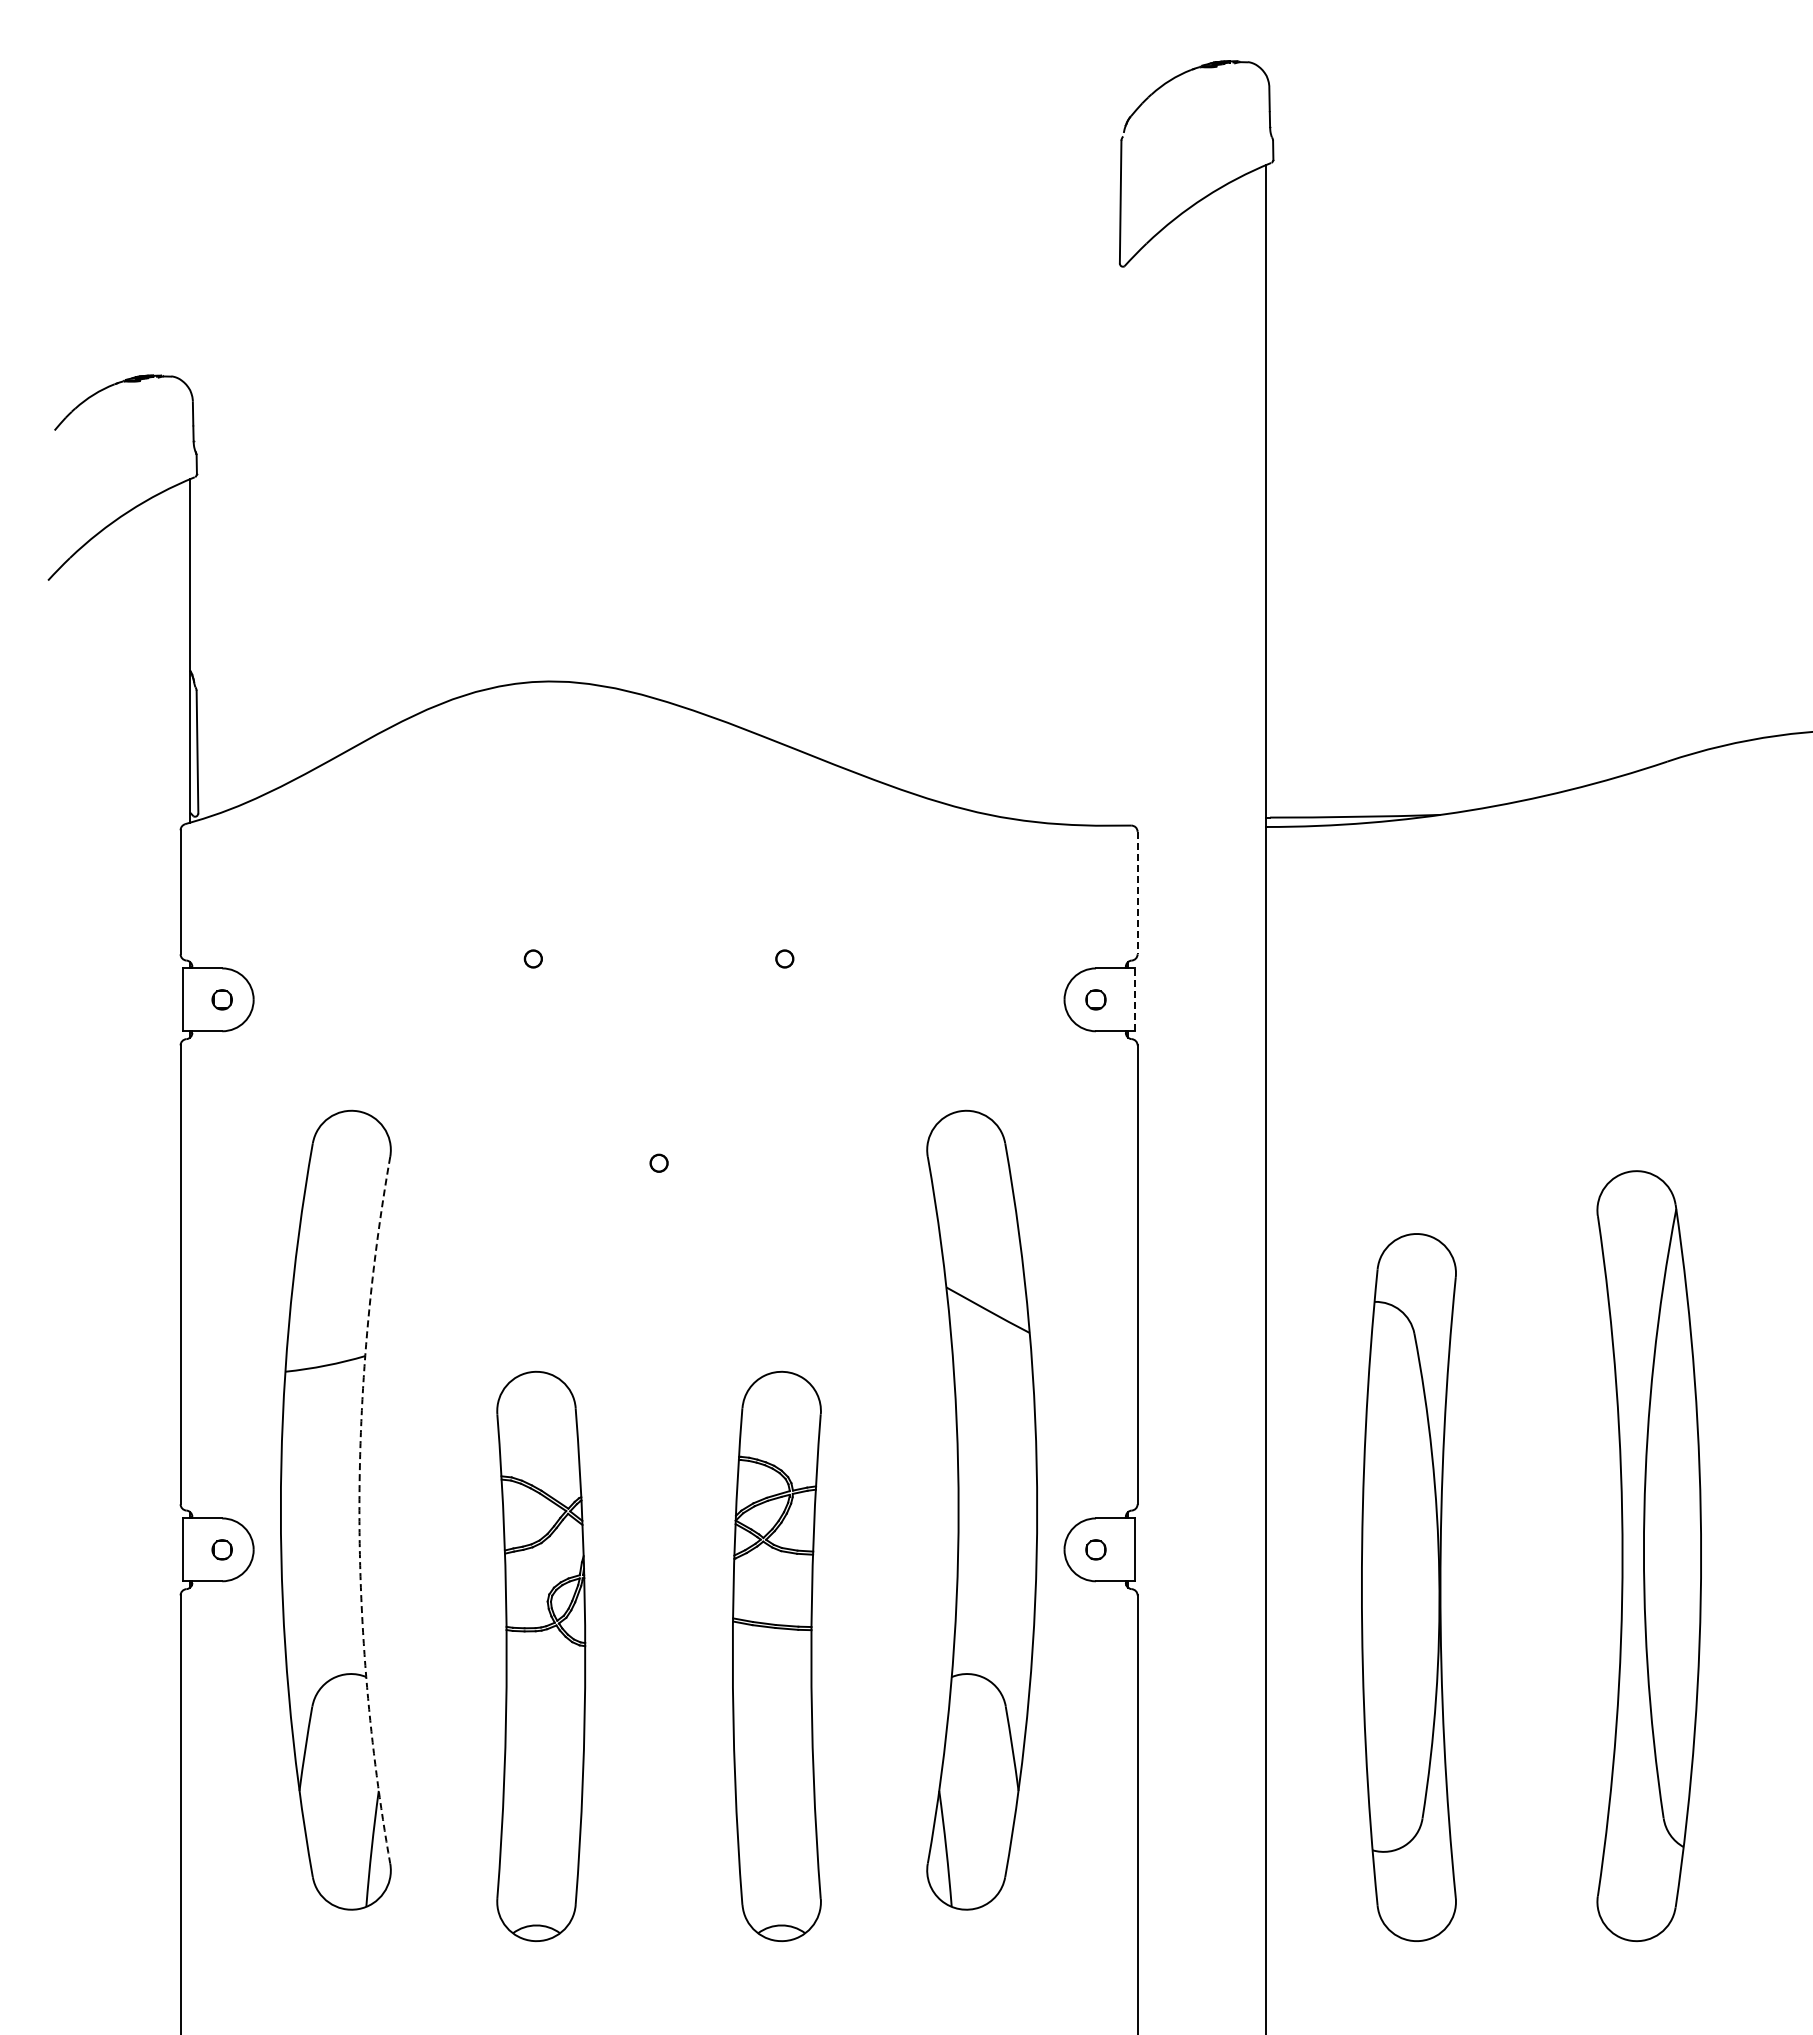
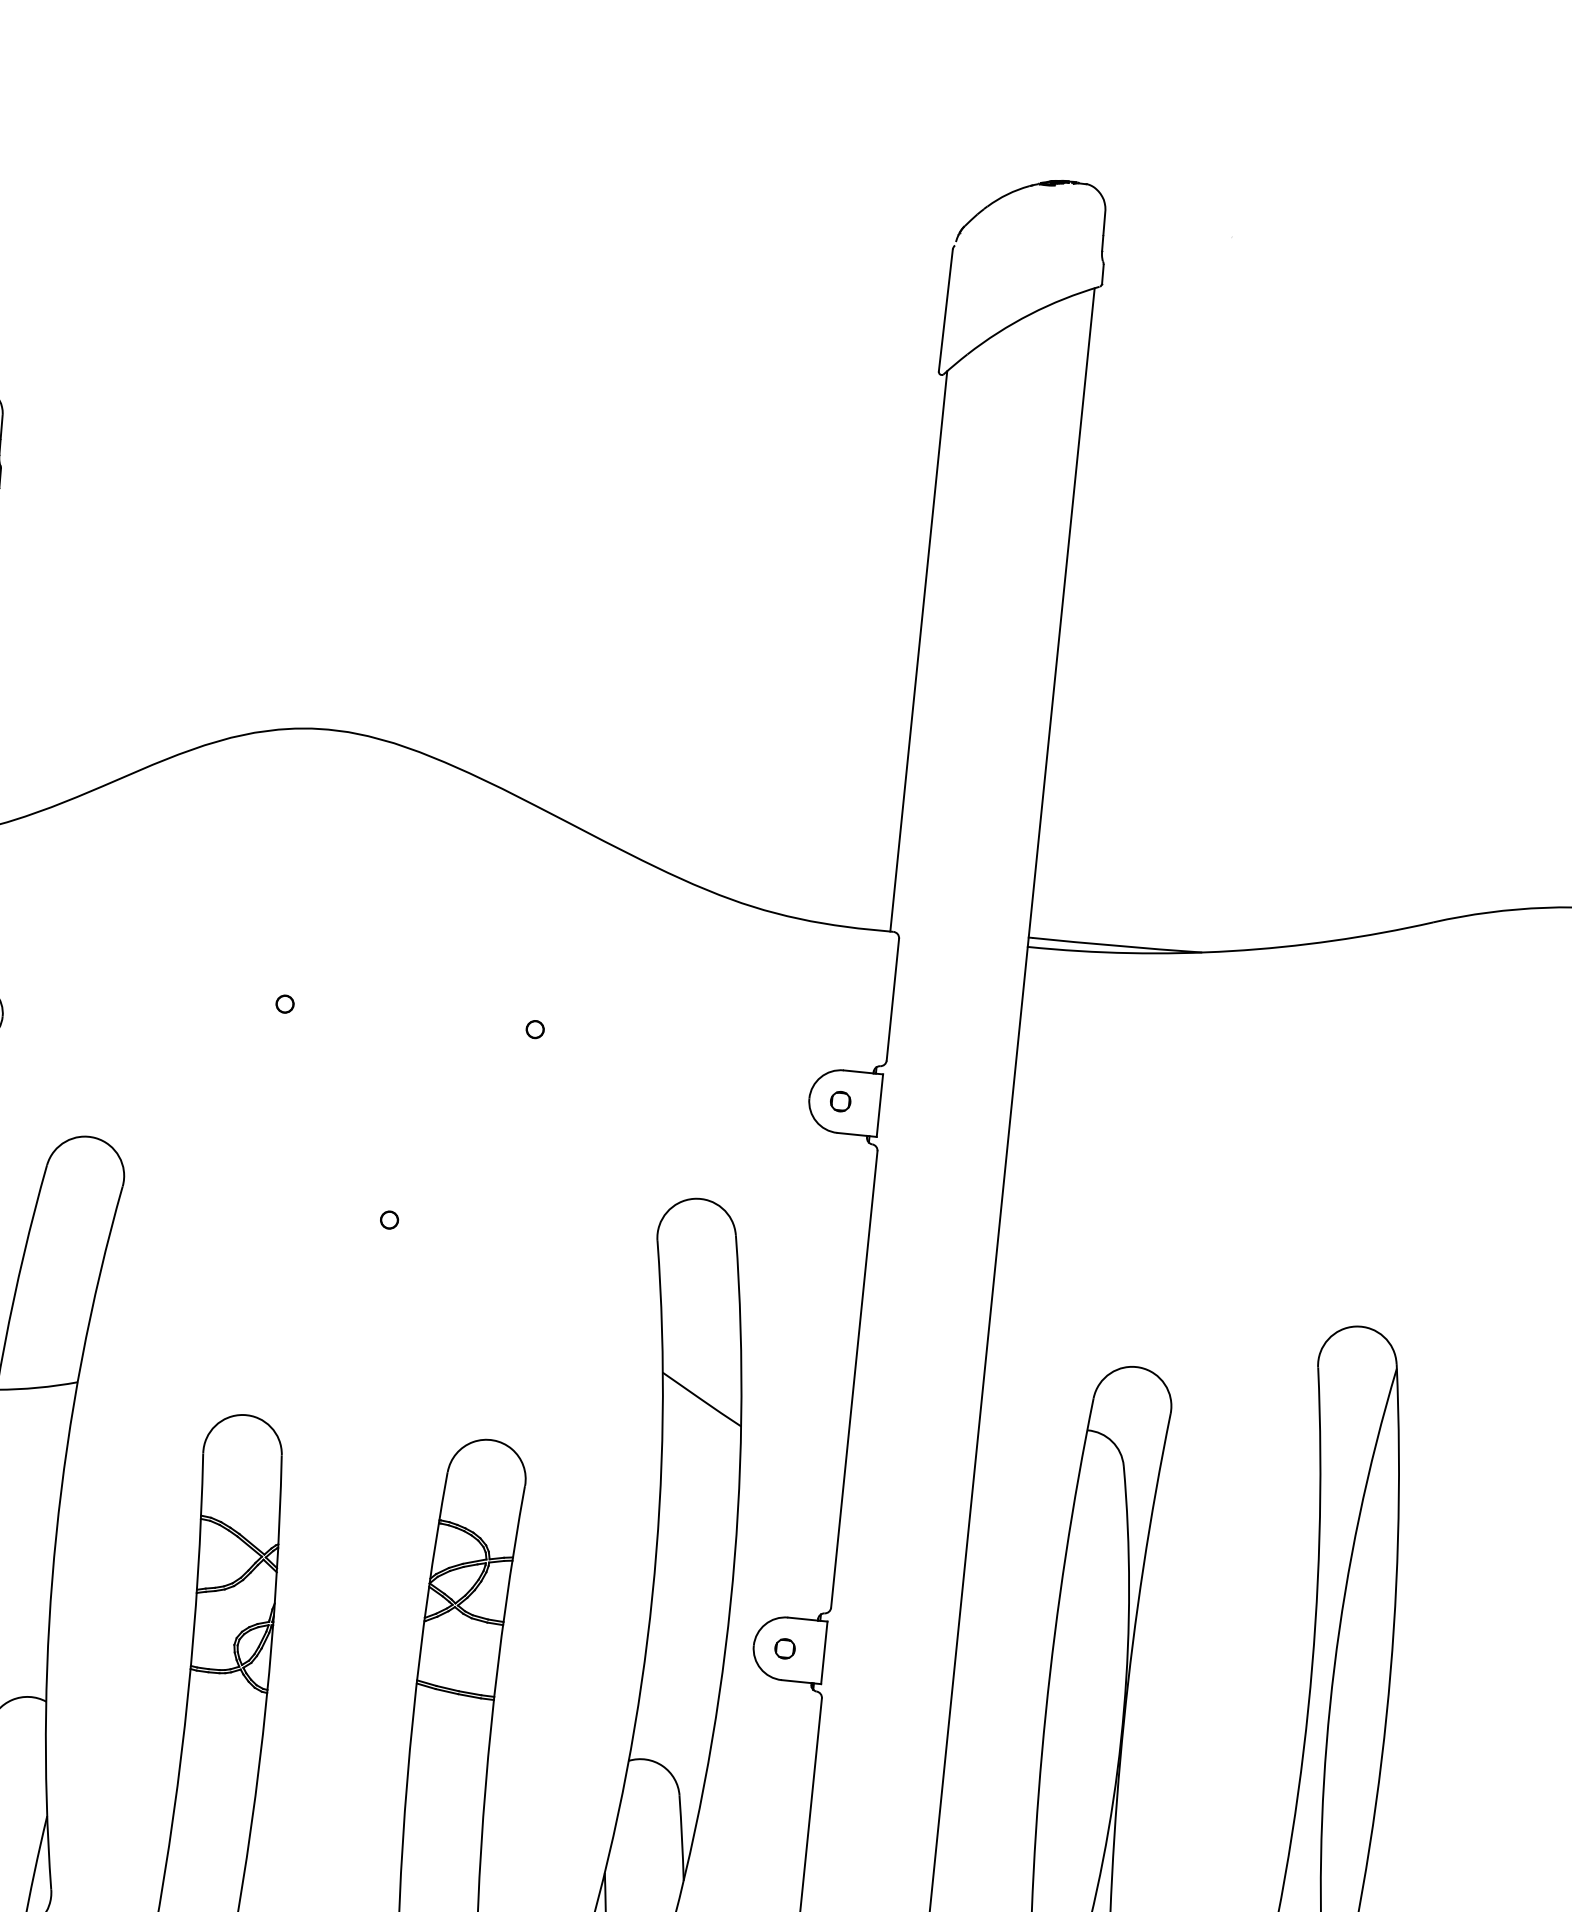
line: (1128, 543) -> (919, 650), added
line: (1137, 893) -> (892, 1000), dashed -> solid
line: (1135, 999) -> (880, 1105), dashed -> solid
arc: (359, 1510) -> (56, 1535), dashed -> solid

